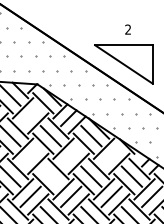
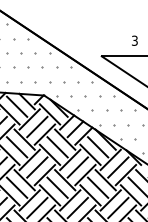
text: (128, 29) -> (135, 40), 2 -> 3
line: (30, 115) -> (37, 126), added
line: (30, 156) -> (37, 167), added
line: (71, 156) -> (78, 167), added
line: (111, 156) -> (118, 167), added
line: (50, 176) -> (57, 187), added

